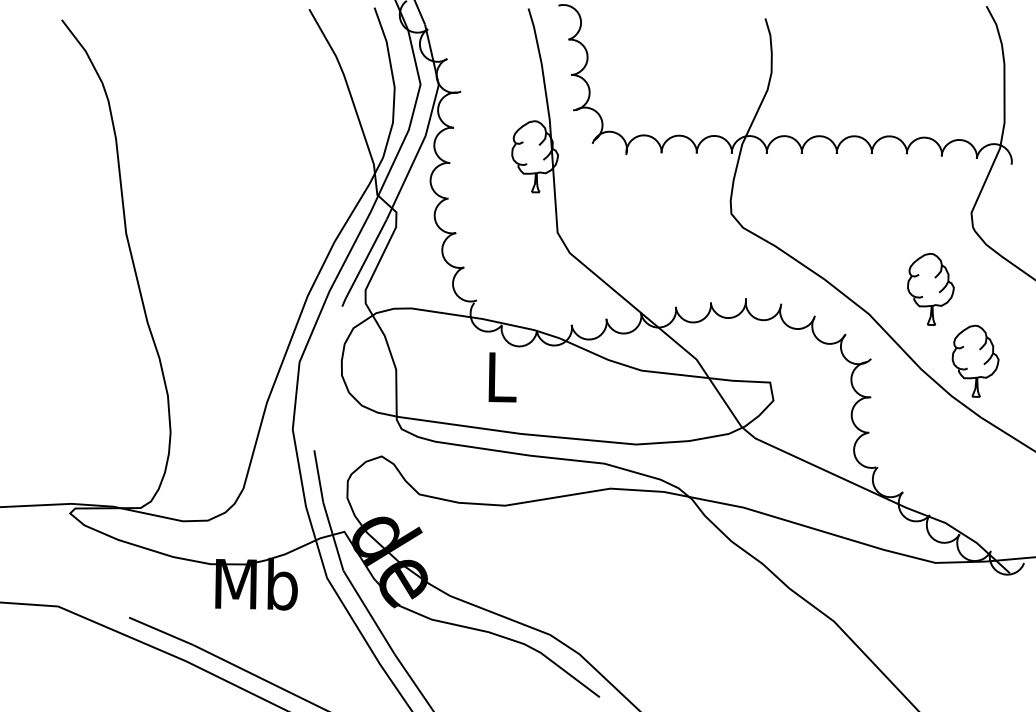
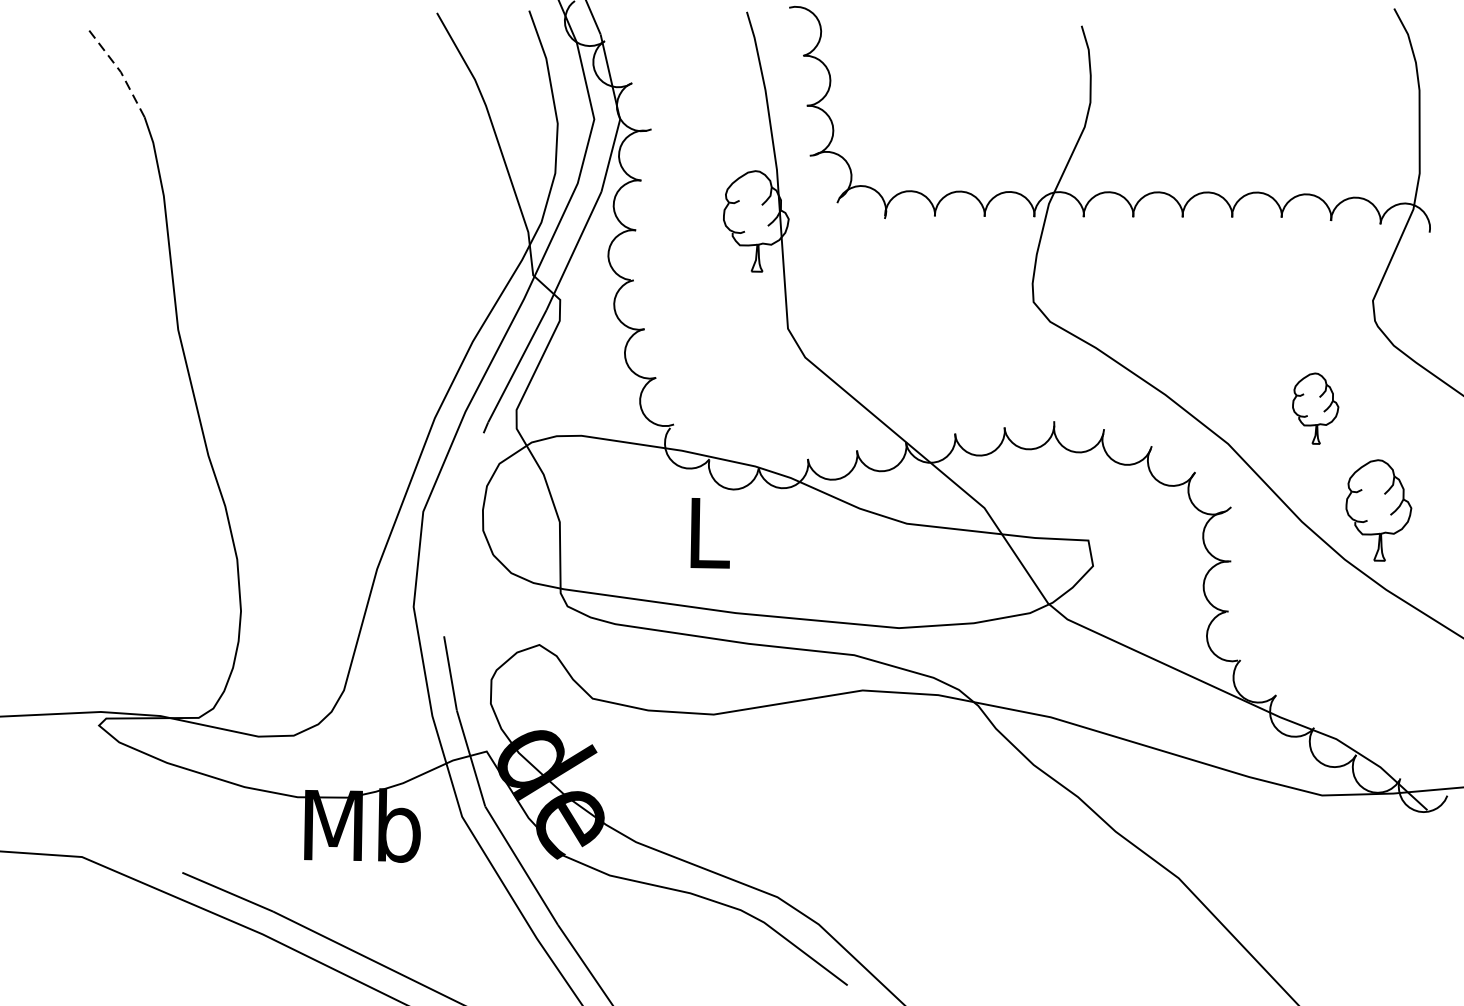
line: (85, 50) -> (120, 71), solid -> dashed
part: (930, 288) -> (1315, 407), size x0.7

